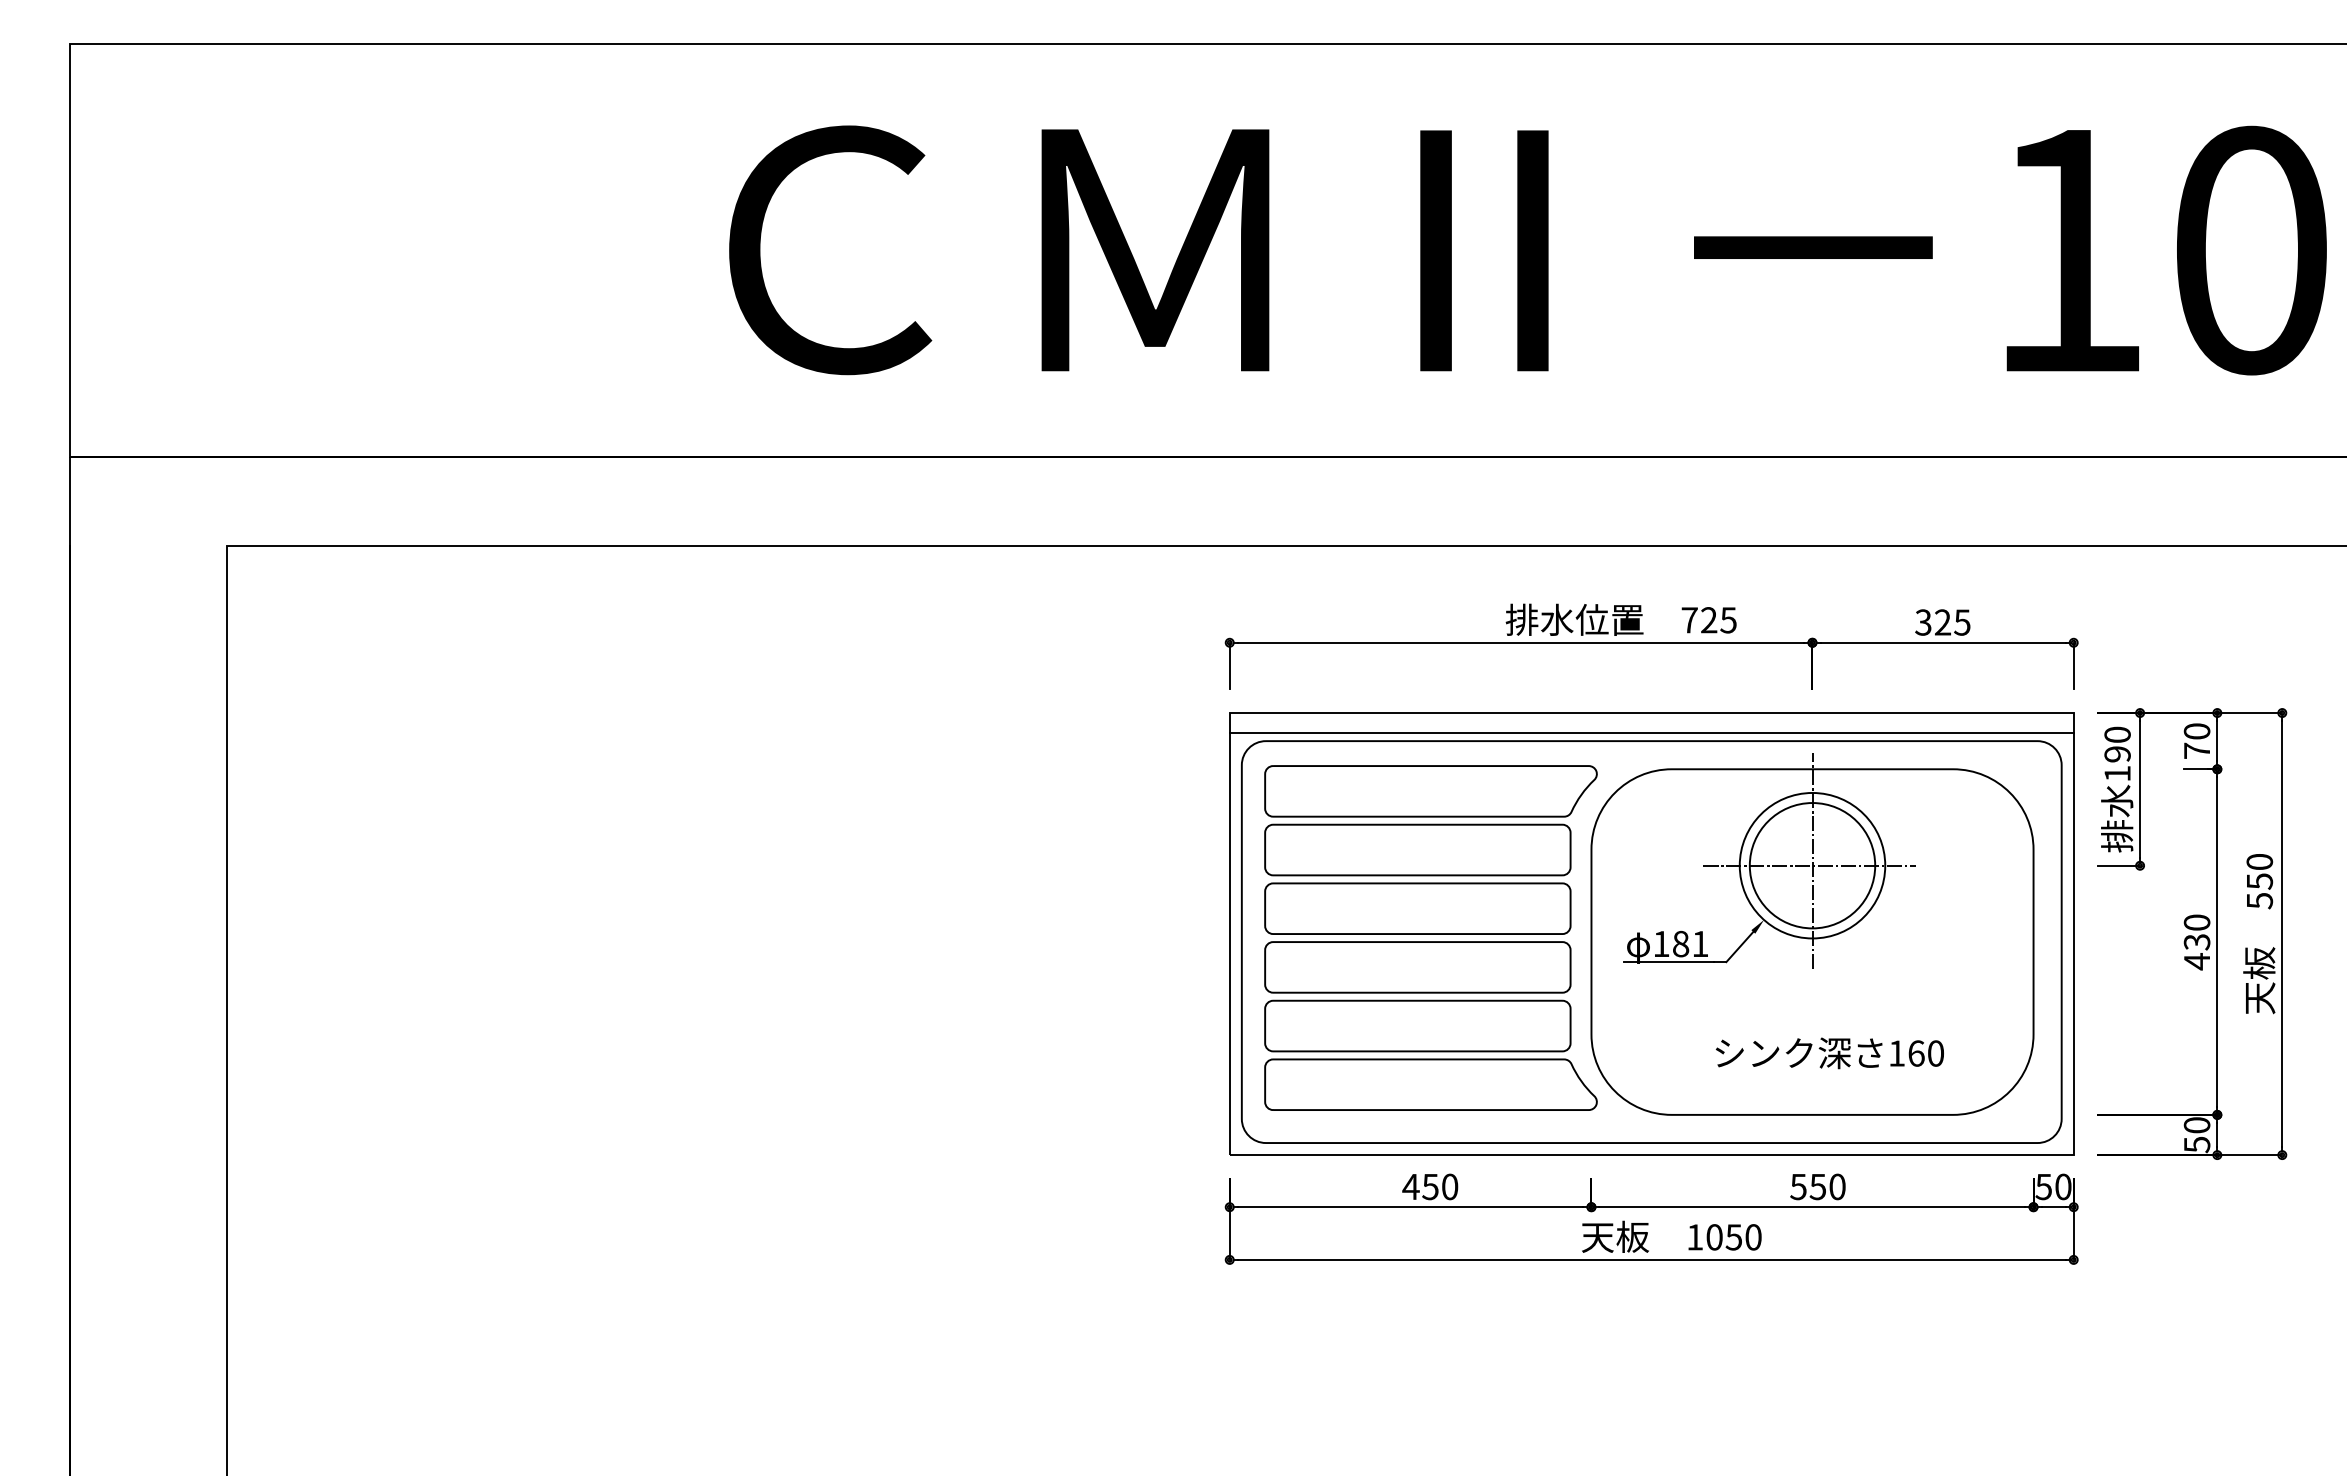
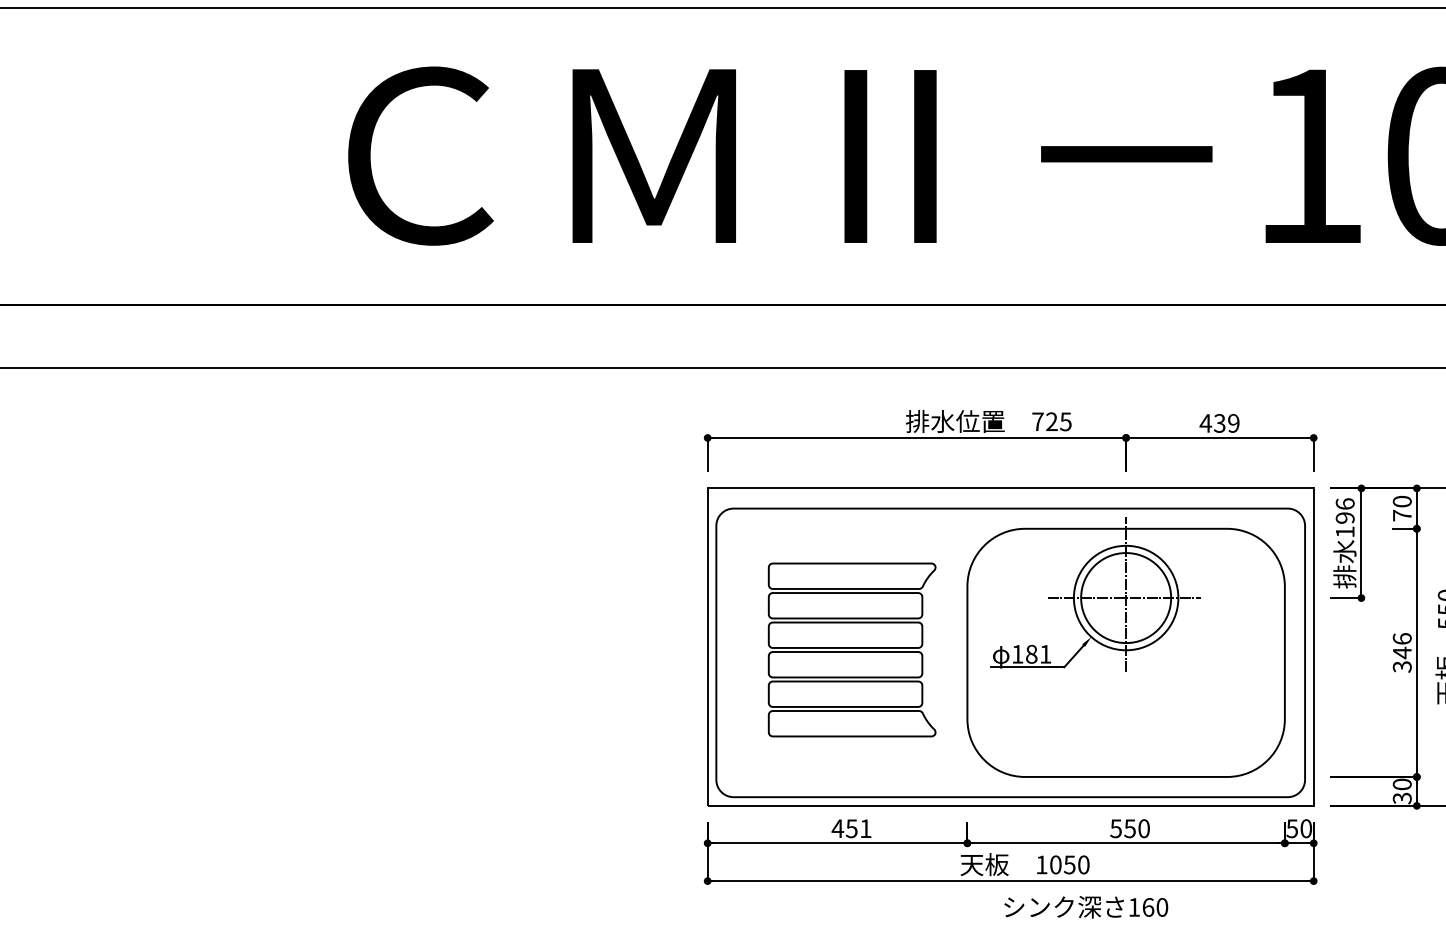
text: (1942, 622) -> (1219, 423), 325 -> 439
line: (1651, 733) -> (1010, 503), removed
text: (2117, 734) -> (1345, 503), 190 -> 196
part: (1430, 937) -> (851, 649), size x0.7
text: (2196, 942) -> (1401, 653), 430 -> 346
text: (1829, 1053) -> (1085, 907), moved
text: (2196, 1144) -> (1401, 798), 50 -> 30
text: (1450, 1186) -> (866, 828), 450 -> 451

